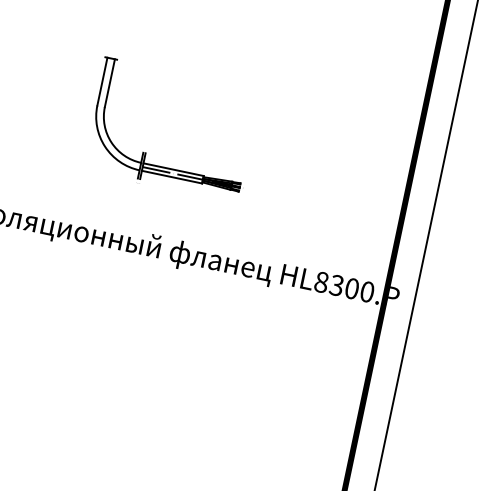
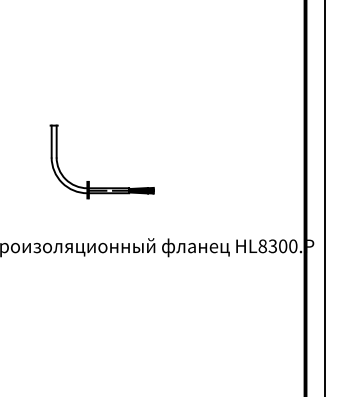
part: (146, 153) -> (89, 181), moved

